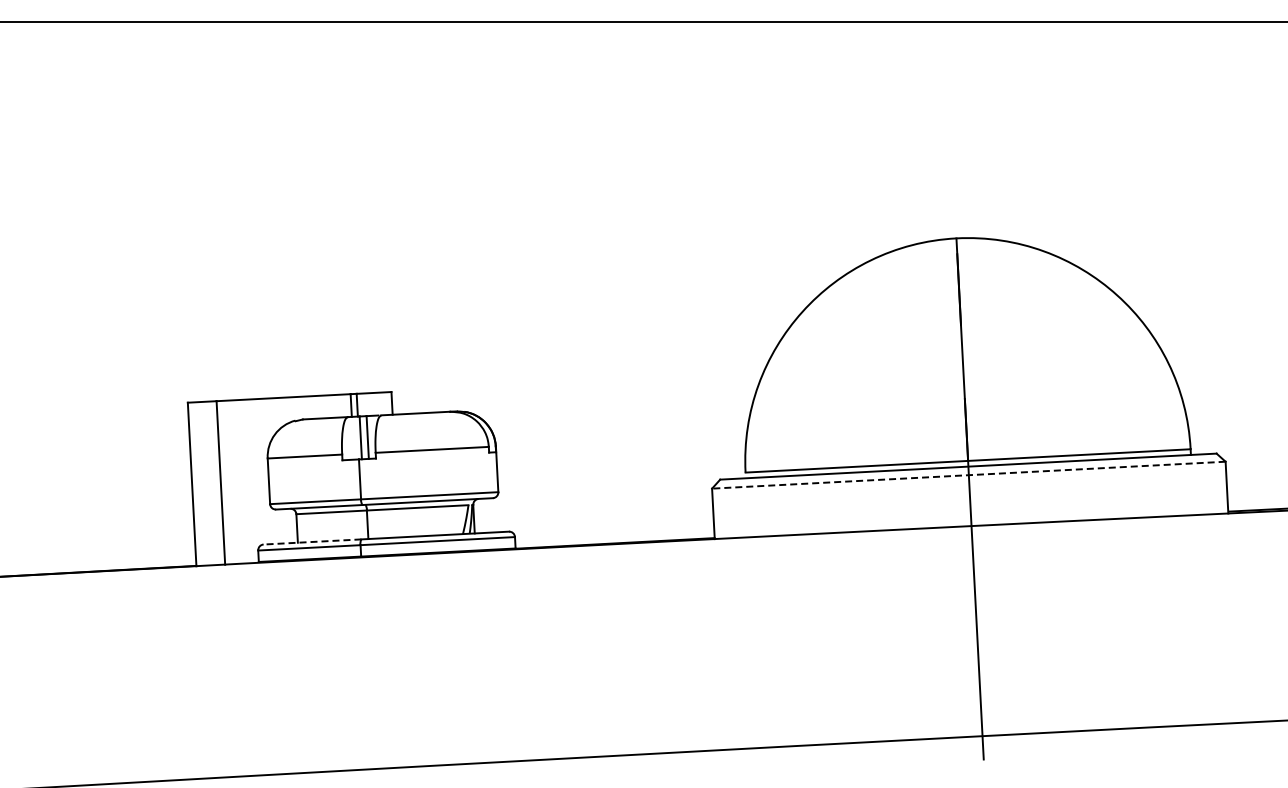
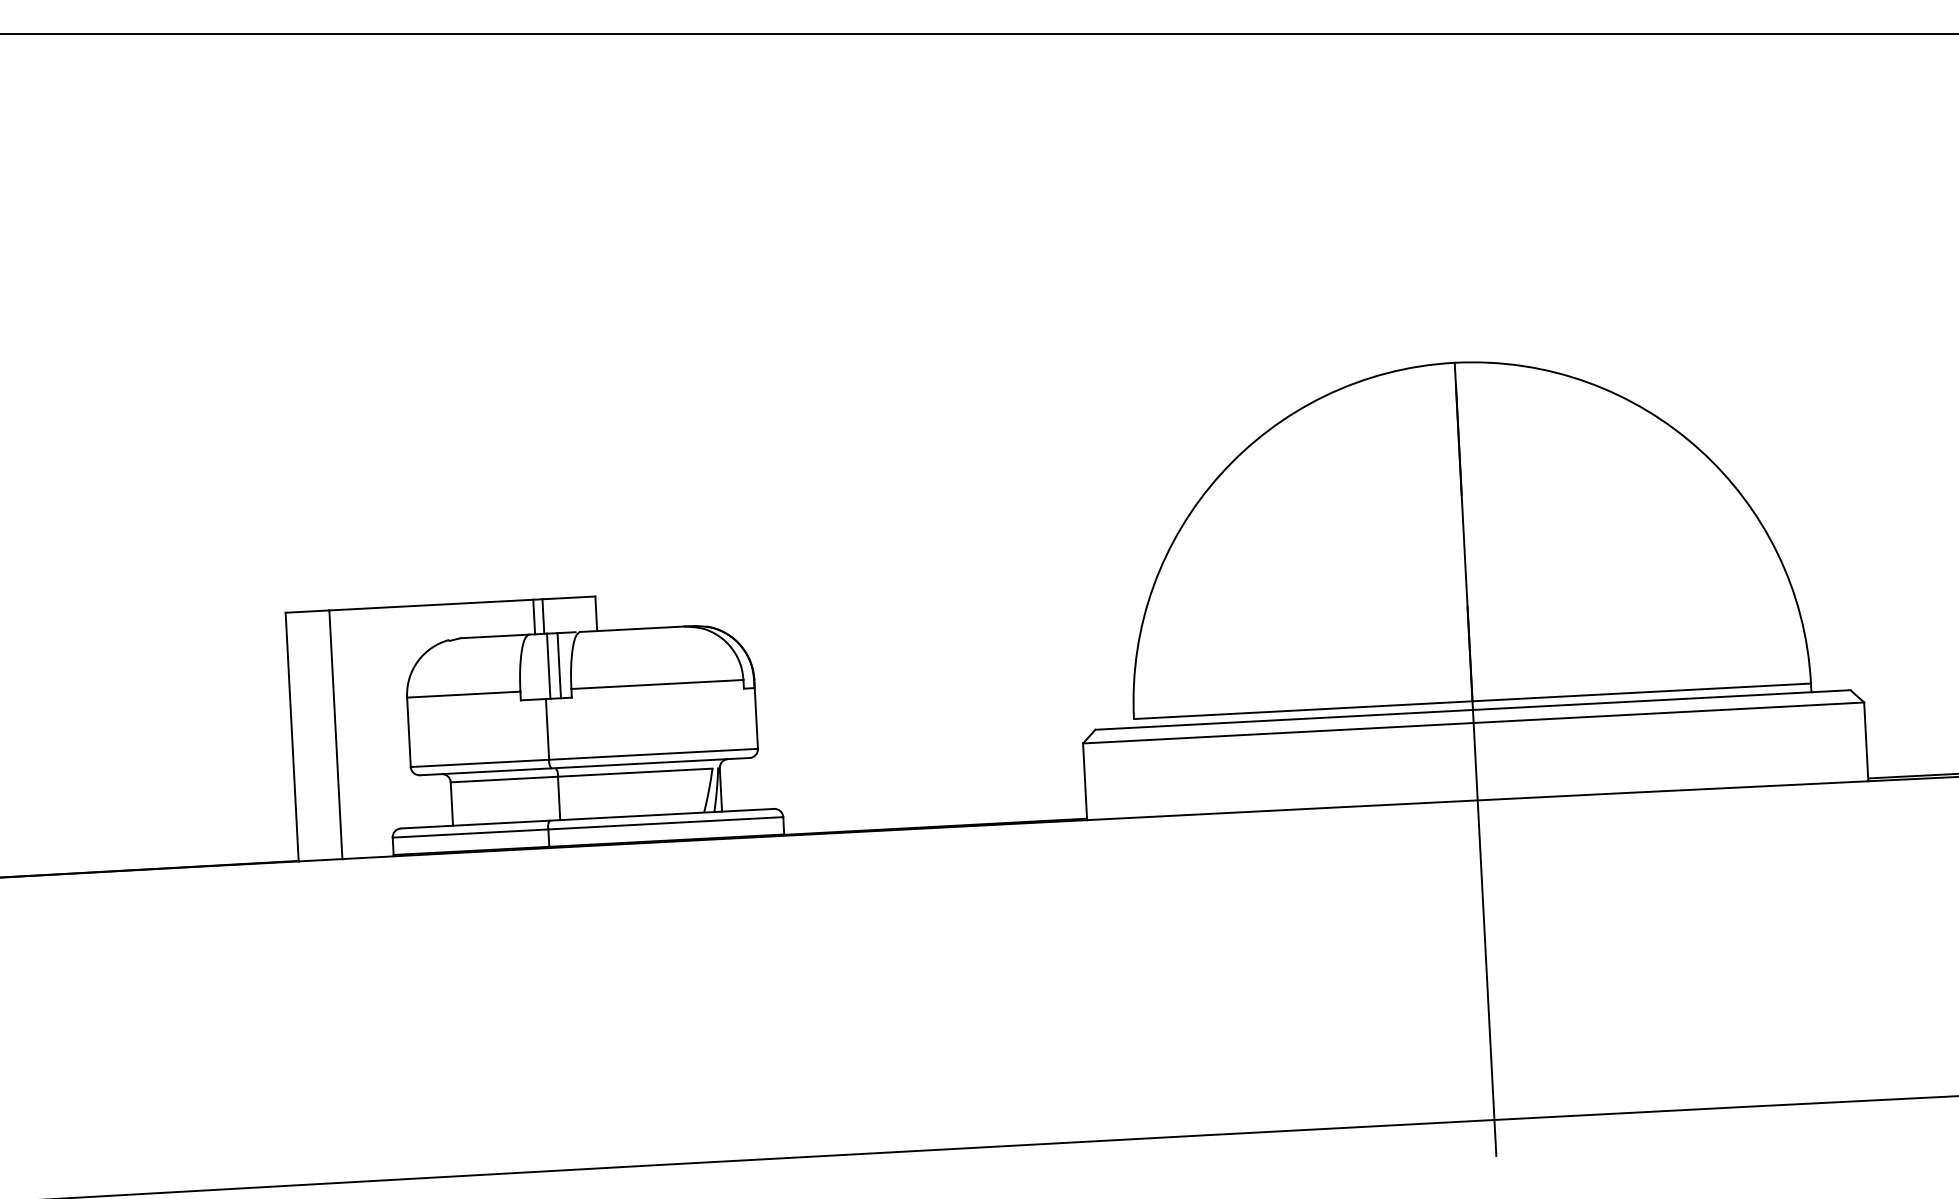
line: (968, 475) -> (1473, 723), dashed -> solid
line: (312, 541) -> (475, 823), dashed -> solid

